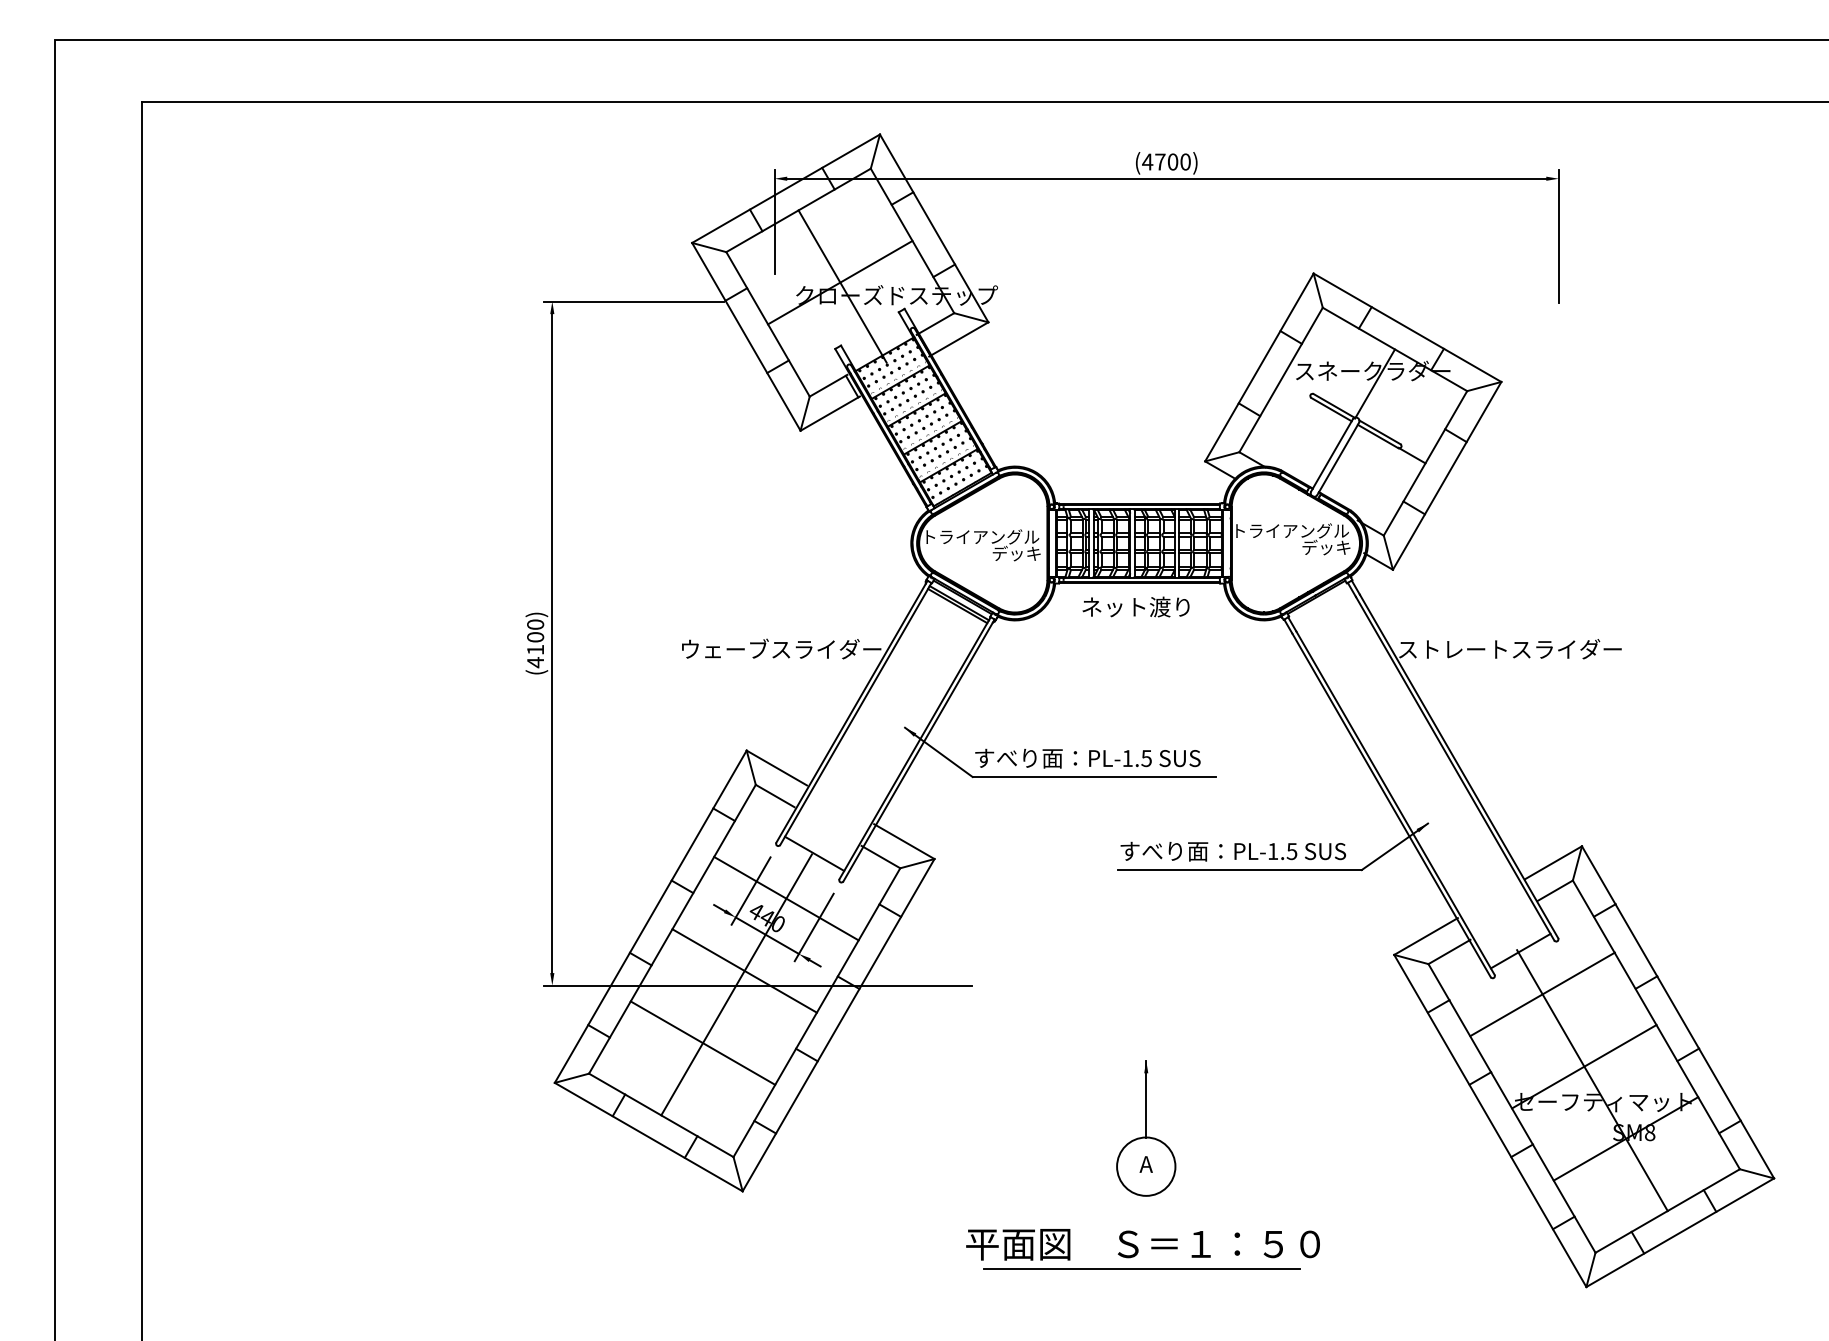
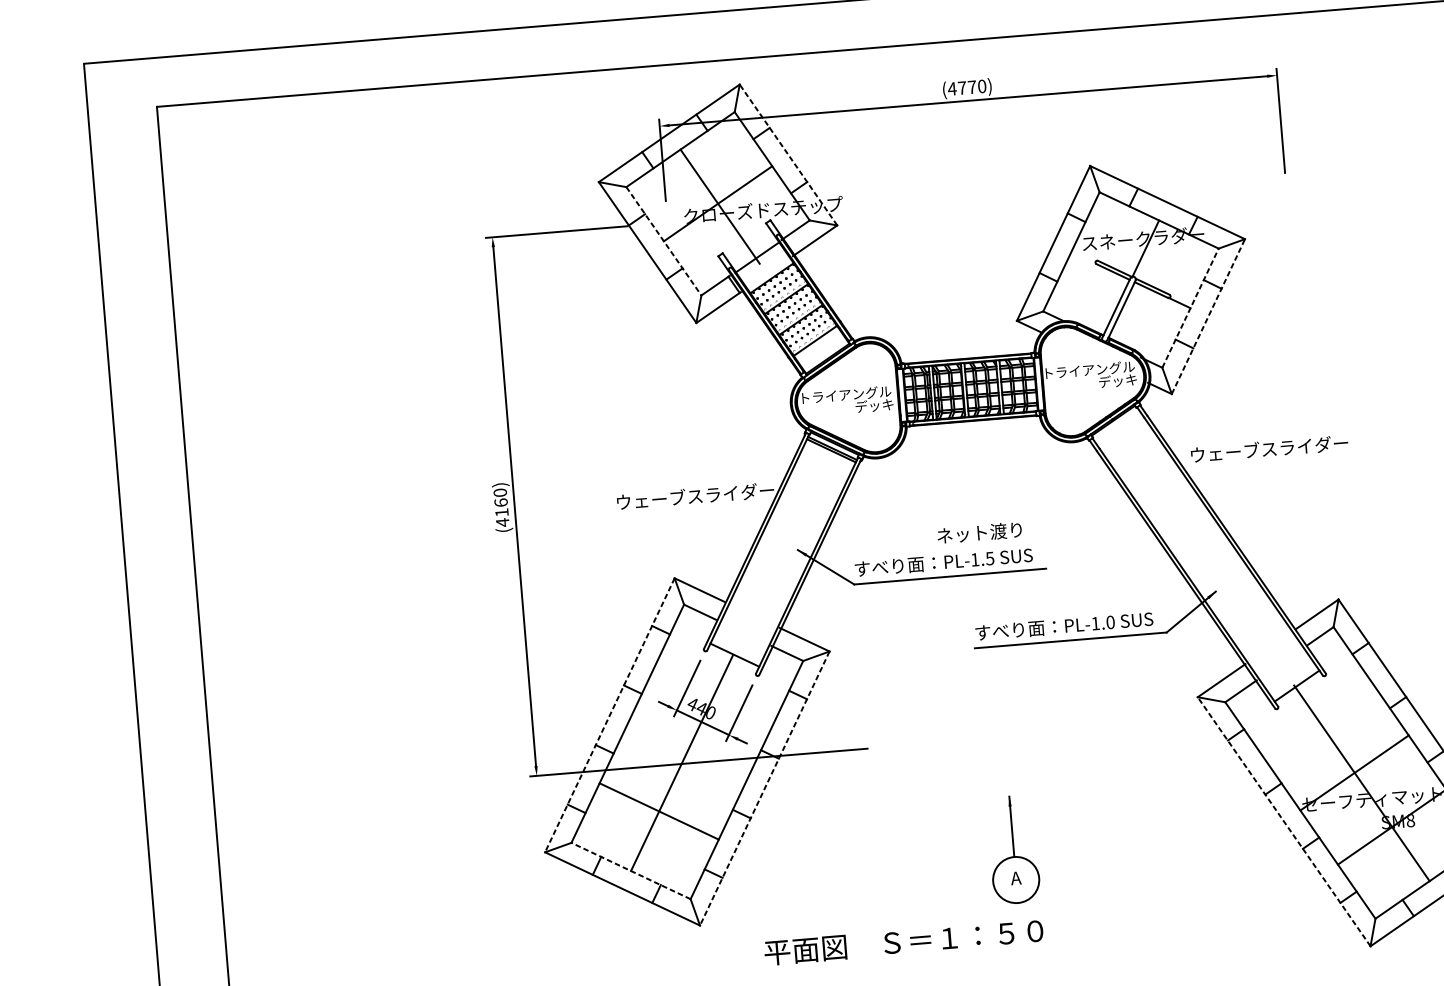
text: (1172, 161) -> (971, 86), (4700) -> (4770)
line: (933, 228) -> (787, 155), solid -> dashed
line: (768, 324) -> (664, 241), solid -> dashed
hatch: (892, 365) -> (764, 265), removed
line: (1425, 462) -> (1190, 307), solid -> dashed
line: (1447, 475) -> (1208, 316), solid -> dashed
hatch: (956, 476) -> (822, 348), removed
text: (1135, 606) -> (979, 532), moved
text: (535, 637) -> (501, 502), (4100) -> (4160)
text: (1510, 648) -> (1269, 448), ストレートスライダー -> ウェーブスライダー
text: (1291, 851) -> (1110, 622), PL-1.5 -> PL-1.0
line: (786, 898) -> (715, 692), removed
line: (650, 916) -> (609, 715), solid -> dashed
line: (744, 970) -> (687, 751), removed
line: (1542, 994) -> (1317, 718), removed
line: (838, 1025) -> (764, 788), solid -> dashed
line: (660, 1115) -> (630, 871), solid -> dashed
line: (1490, 1120) -> (1284, 821), solid -> dashed
text: (1142, 1244) -> (903, 942), moved
line: (1141, 1268) -> (1019, 960), removed

